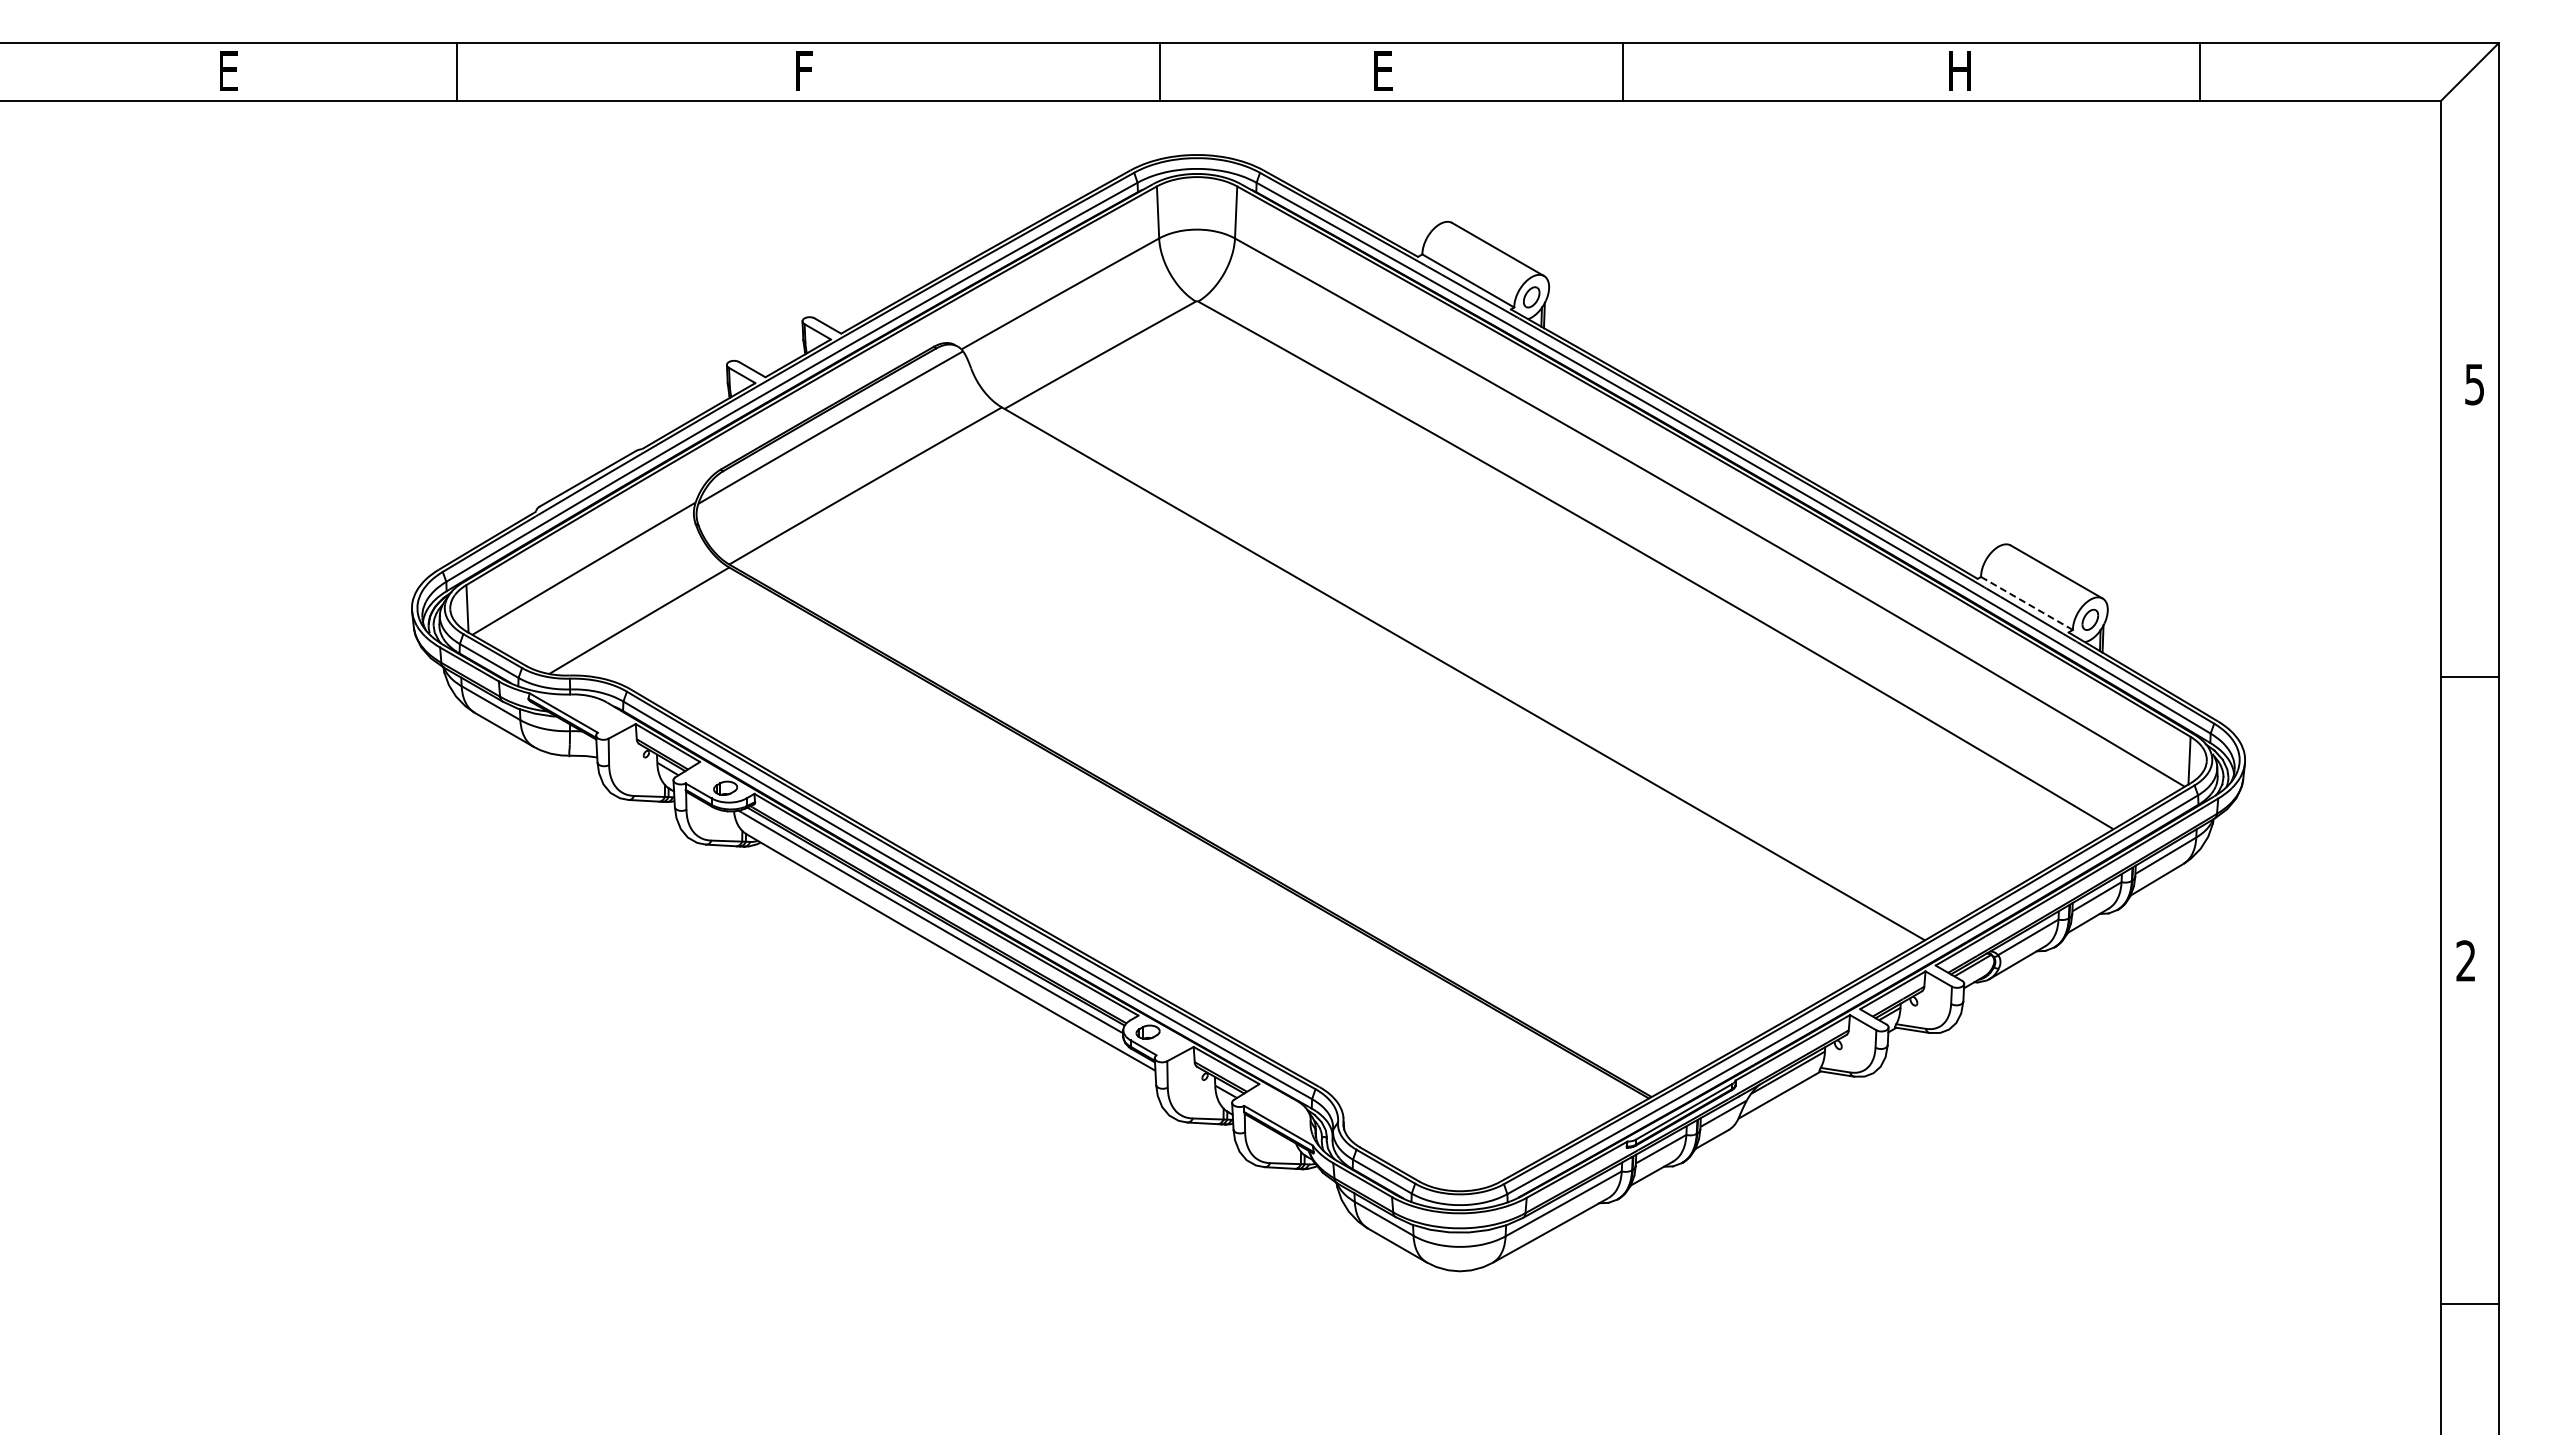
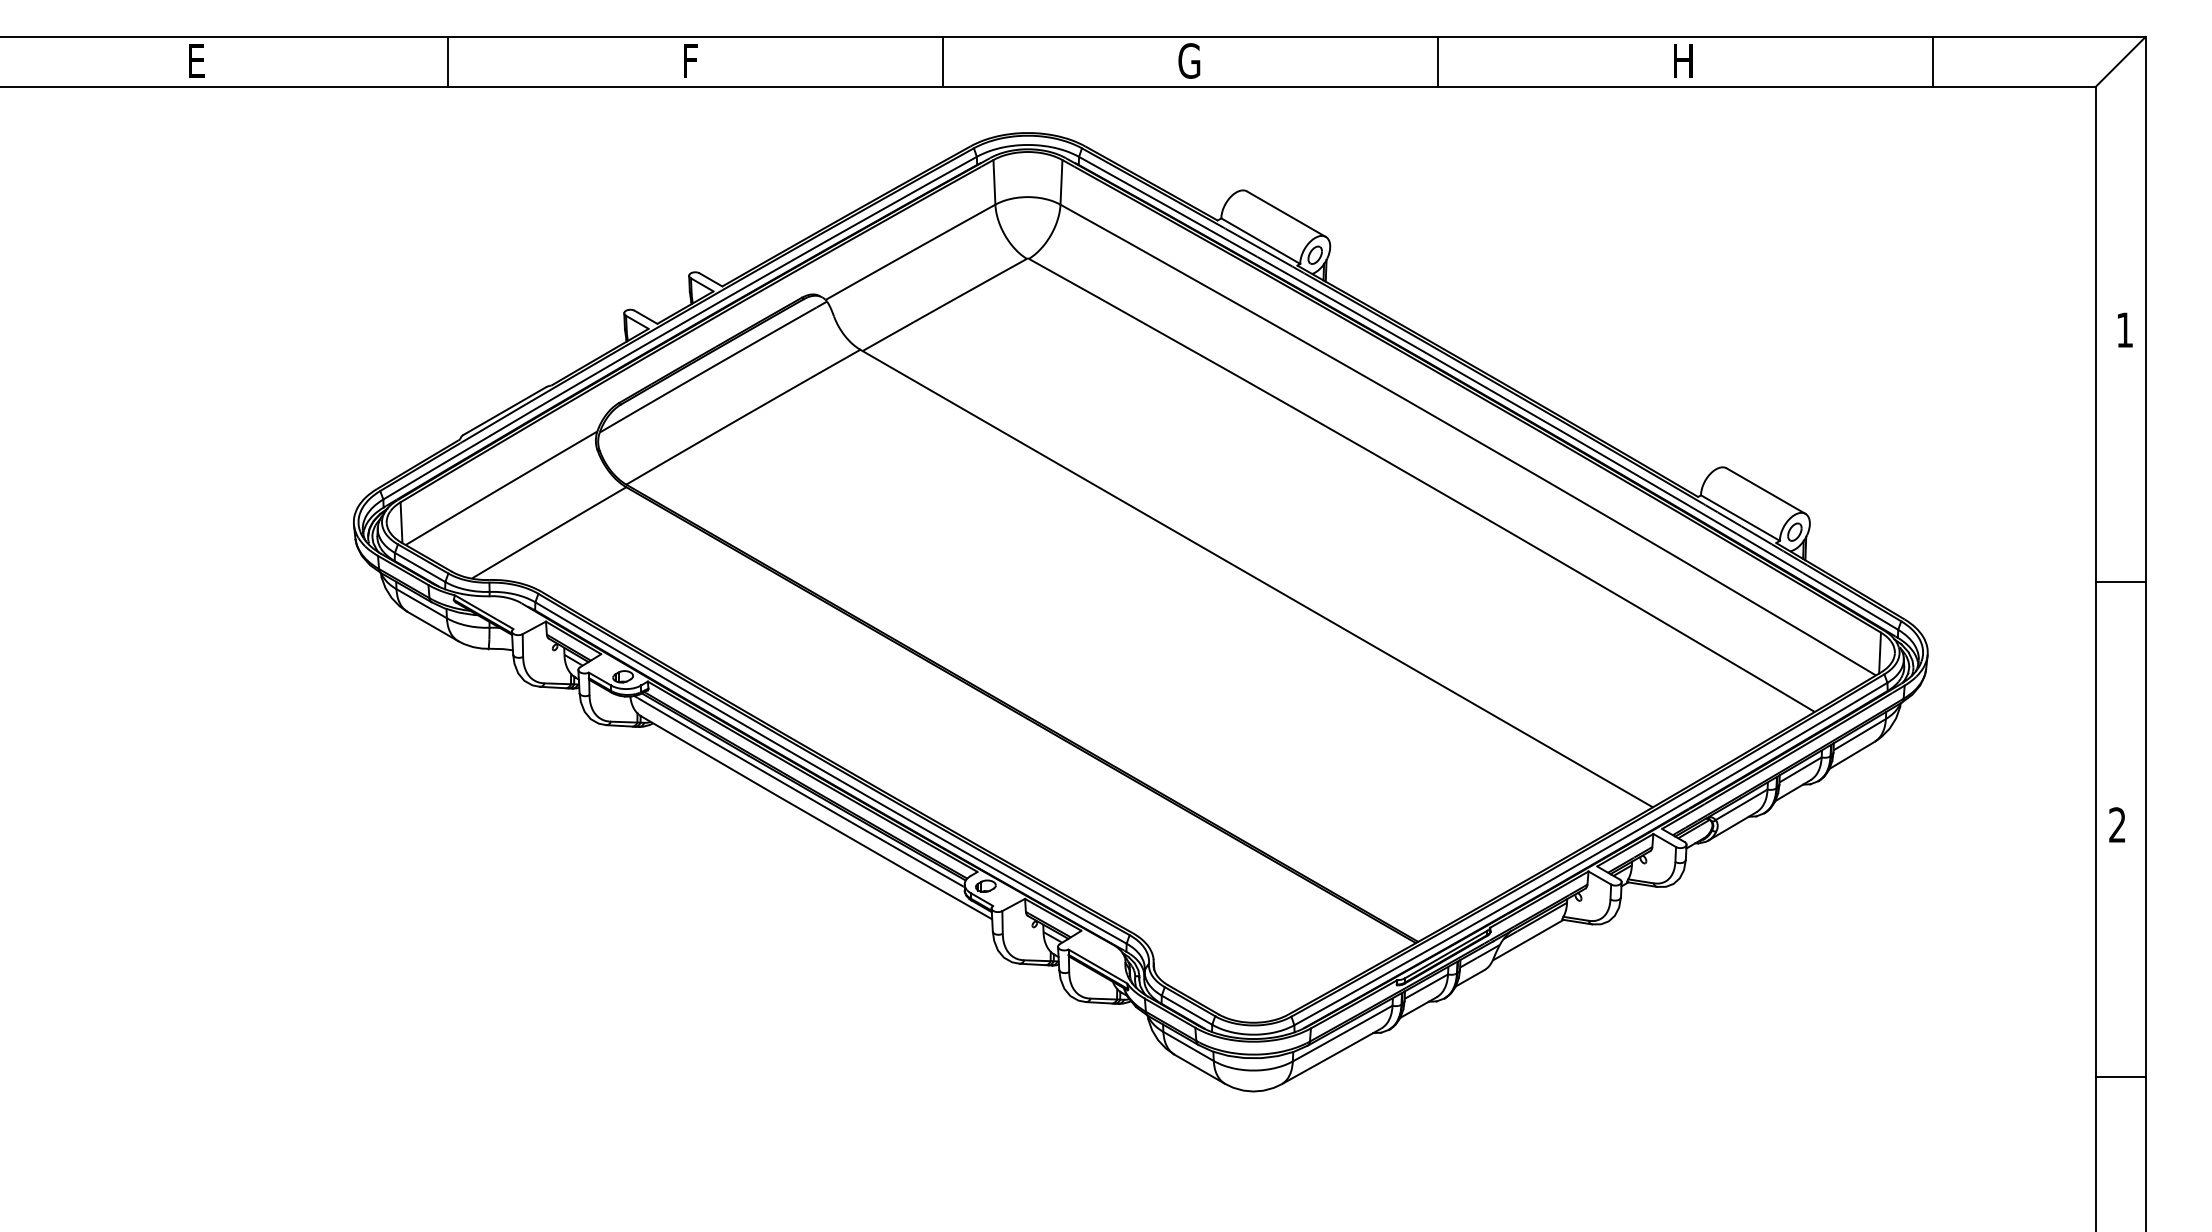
text: (1384, 70) -> (1188, 60), E -> G
line: (457, 71) -> (447, 61), moved
line: (1159, 71) -> (942, 61), moved
line: (1623, 71) -> (1437, 61), moved
line: (2199, 71) -> (1932, 61), moved
text: (2474, 384) -> (2124, 330), 5 -> 1
line: (2026, 603) -> (1740, 518), dashed -> solid
line: (2469, 1303) -> (2120, 1076), moved

